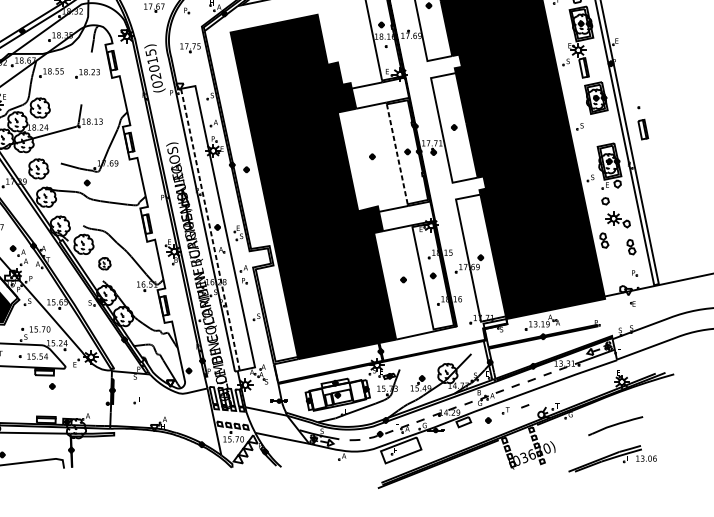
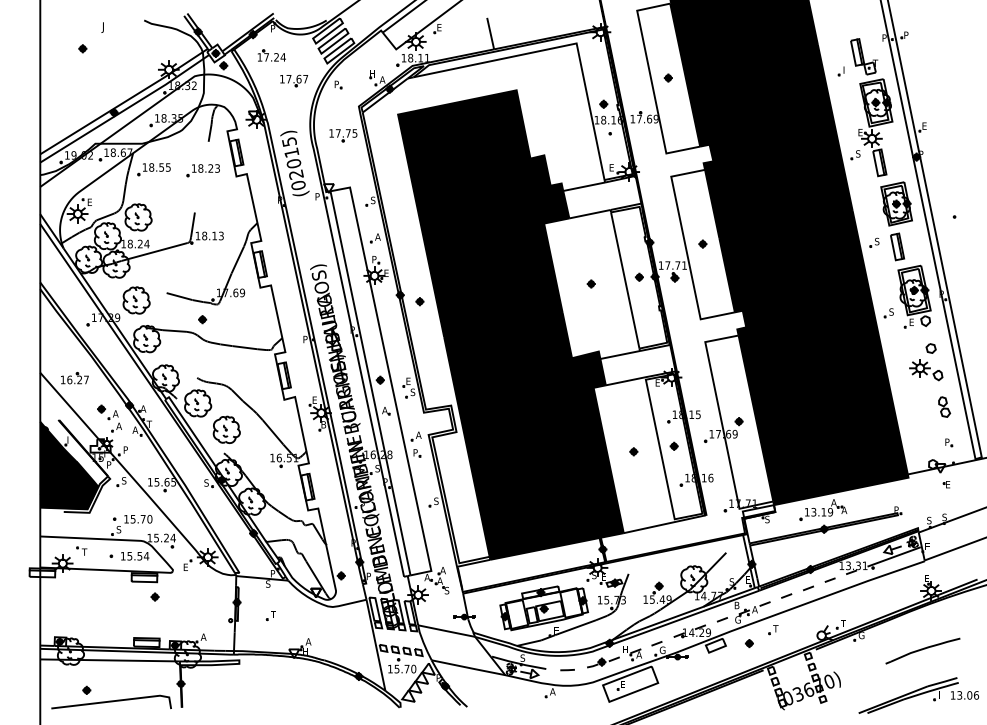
part: (643, 129) -> (897, 246), moved
line: (397, 154) -> (625, 280), dashed -> solid
part: (605, 201) -> (930, 348), moved
line: (210, 229) -> (370, 382), dashed -> solid
part: (604, 240) -> (907, 397), removed
part: (104, 263) -> (226, 429), size x1.67
line: (525, 405) -> (799, 623), removed

